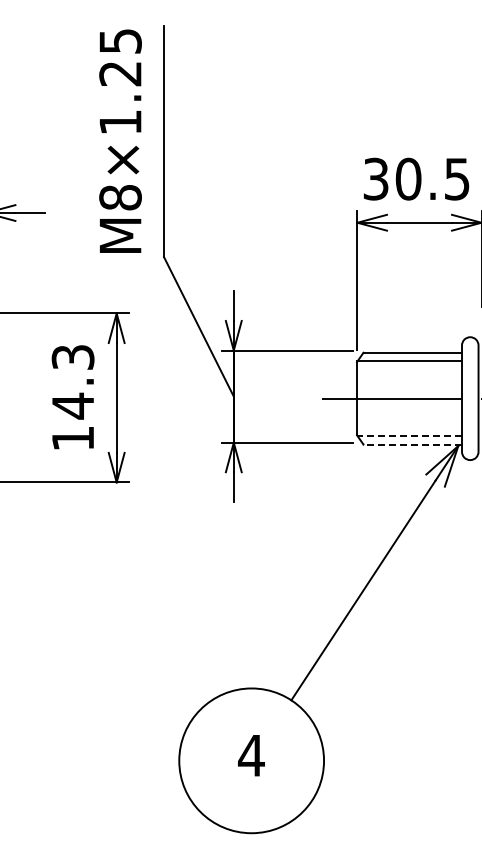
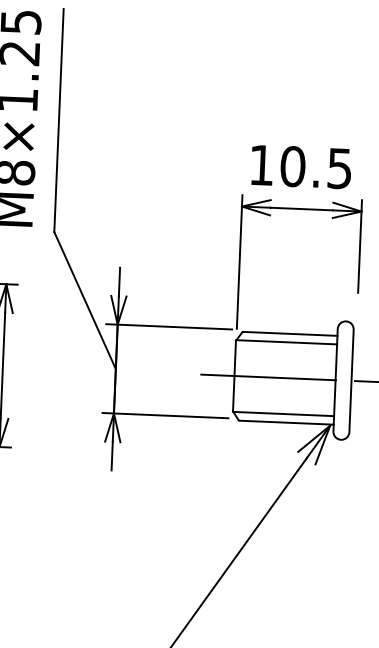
text: (375, 178) -> (261, 164), 30.5 -> 10.5
line: (409, 435) -> (283, 413), dashed -> solid
line: (413, 444) -> (287, 422), dashed -> solid

